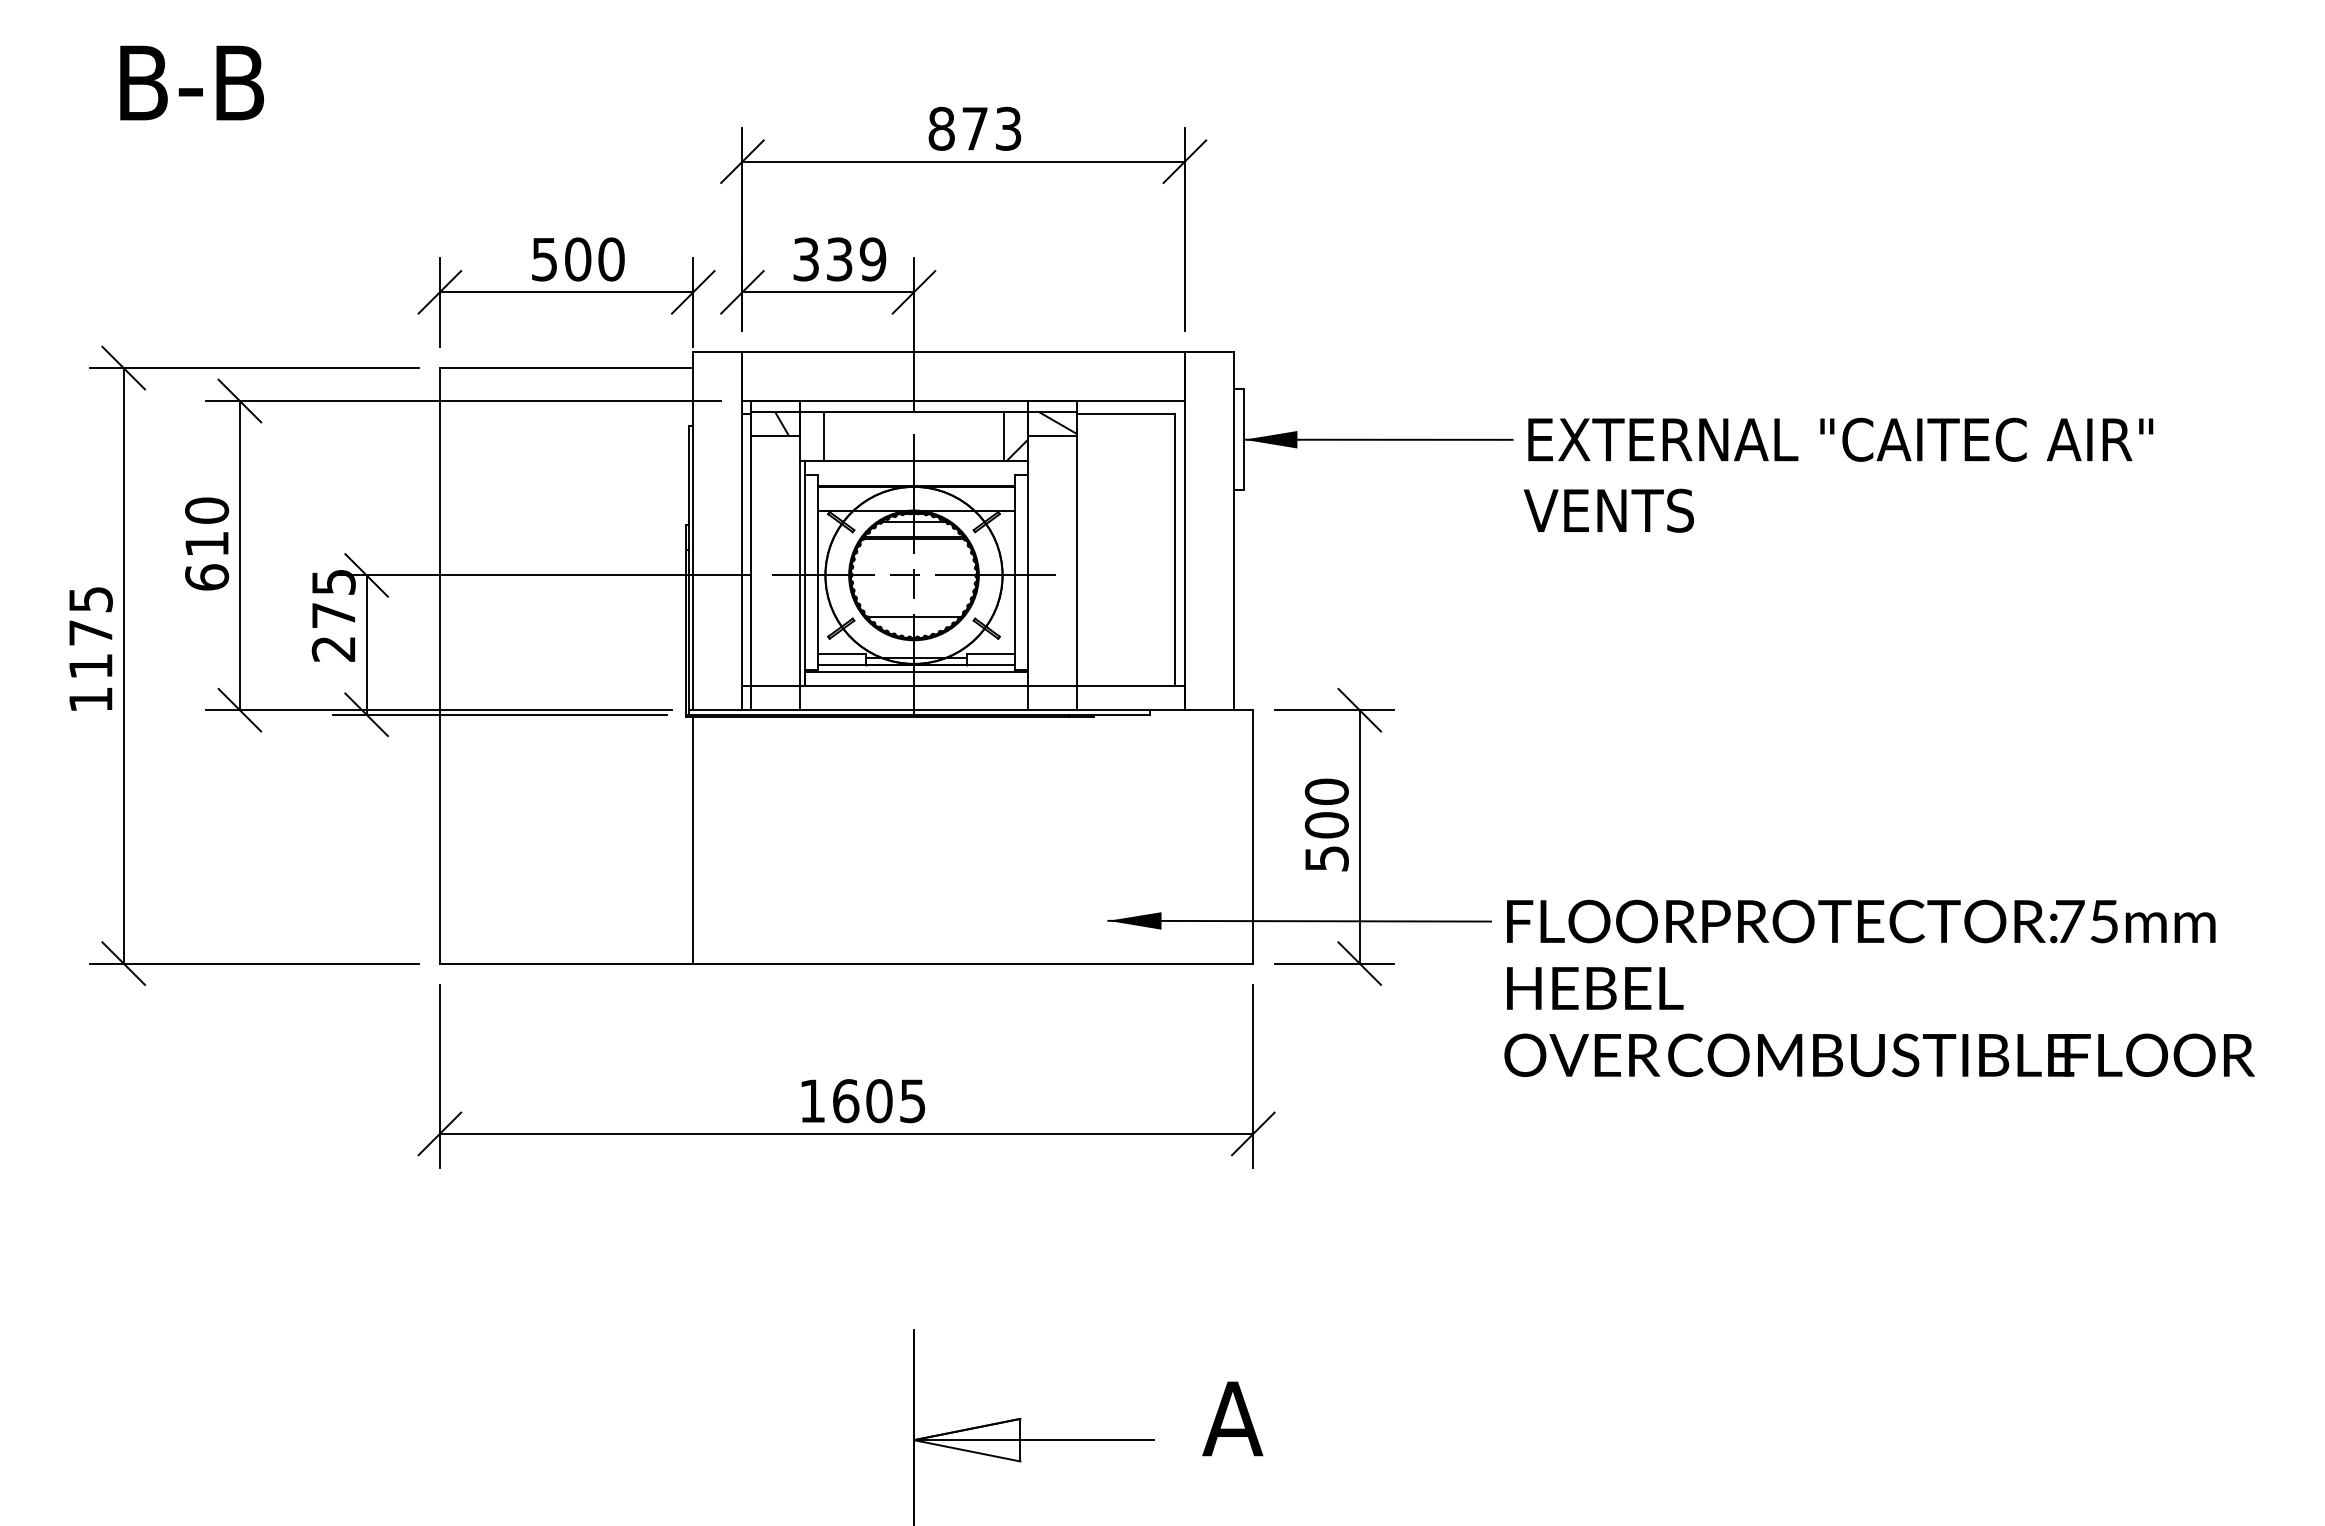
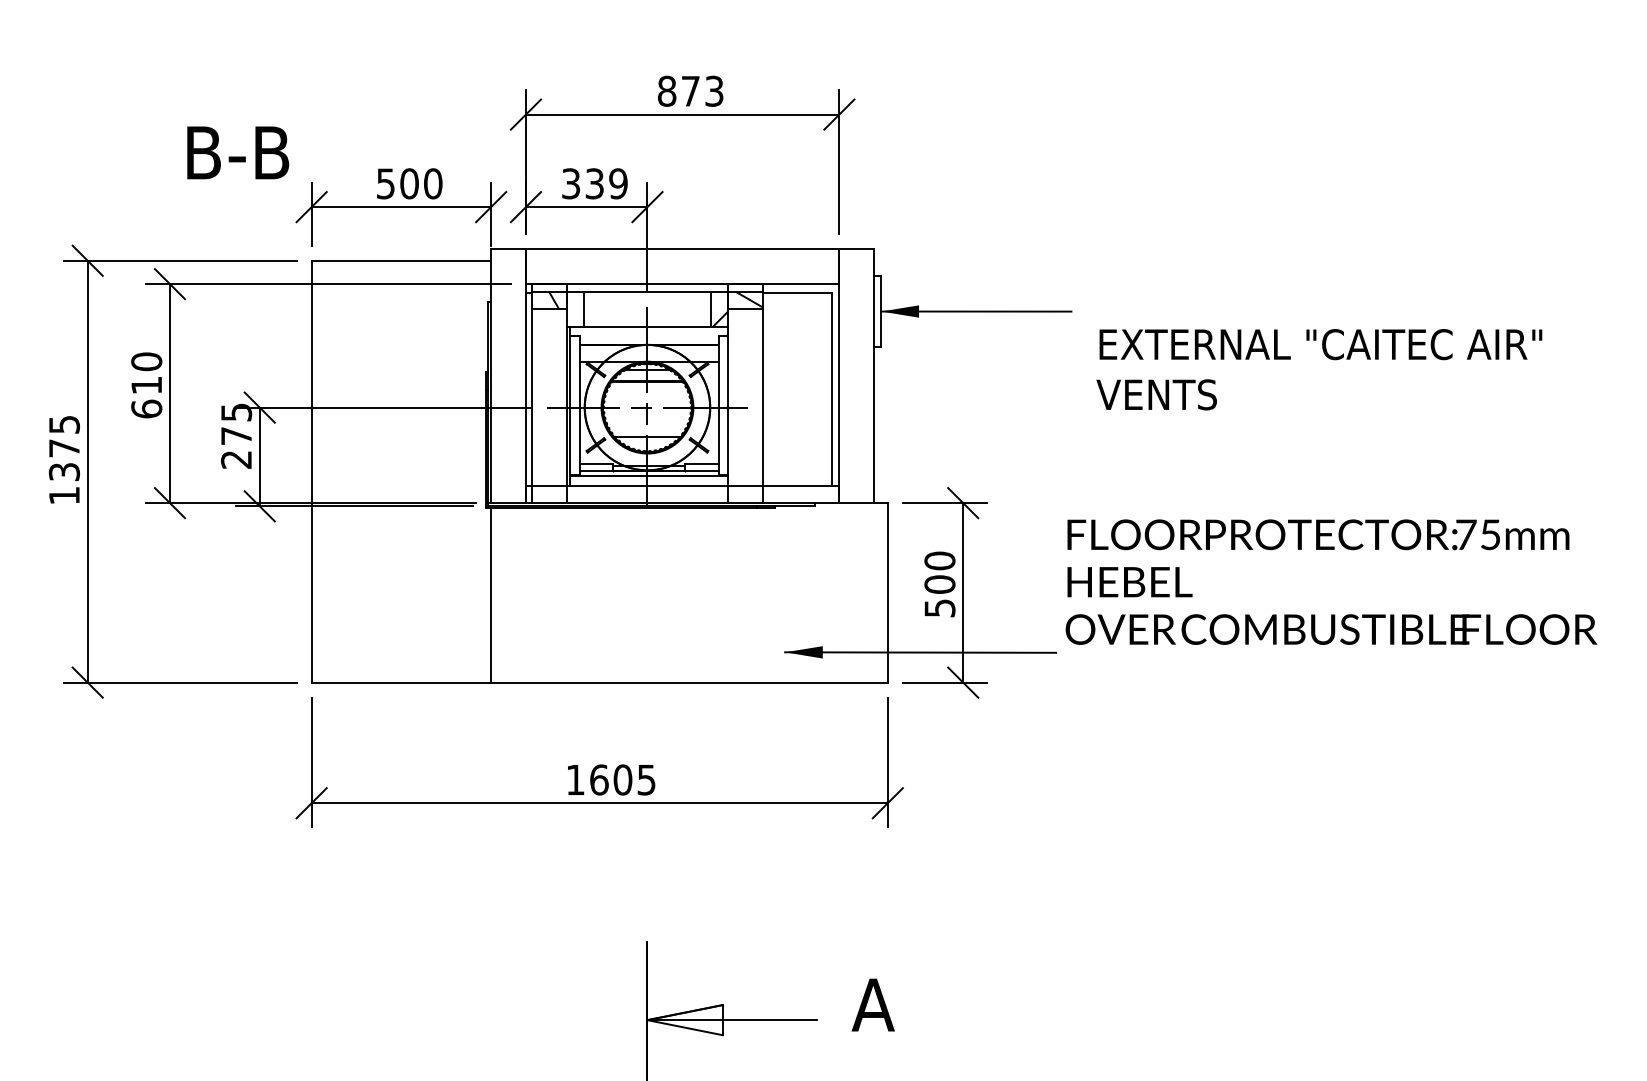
text: (192, 82) -> (238, 152), moved
text: (1838, 474) -> (1319, 369), moved
text: (90, 665) -> (64, 471), 1175 -> 1375
text: (1879, 987) -> (1331, 581), moved

